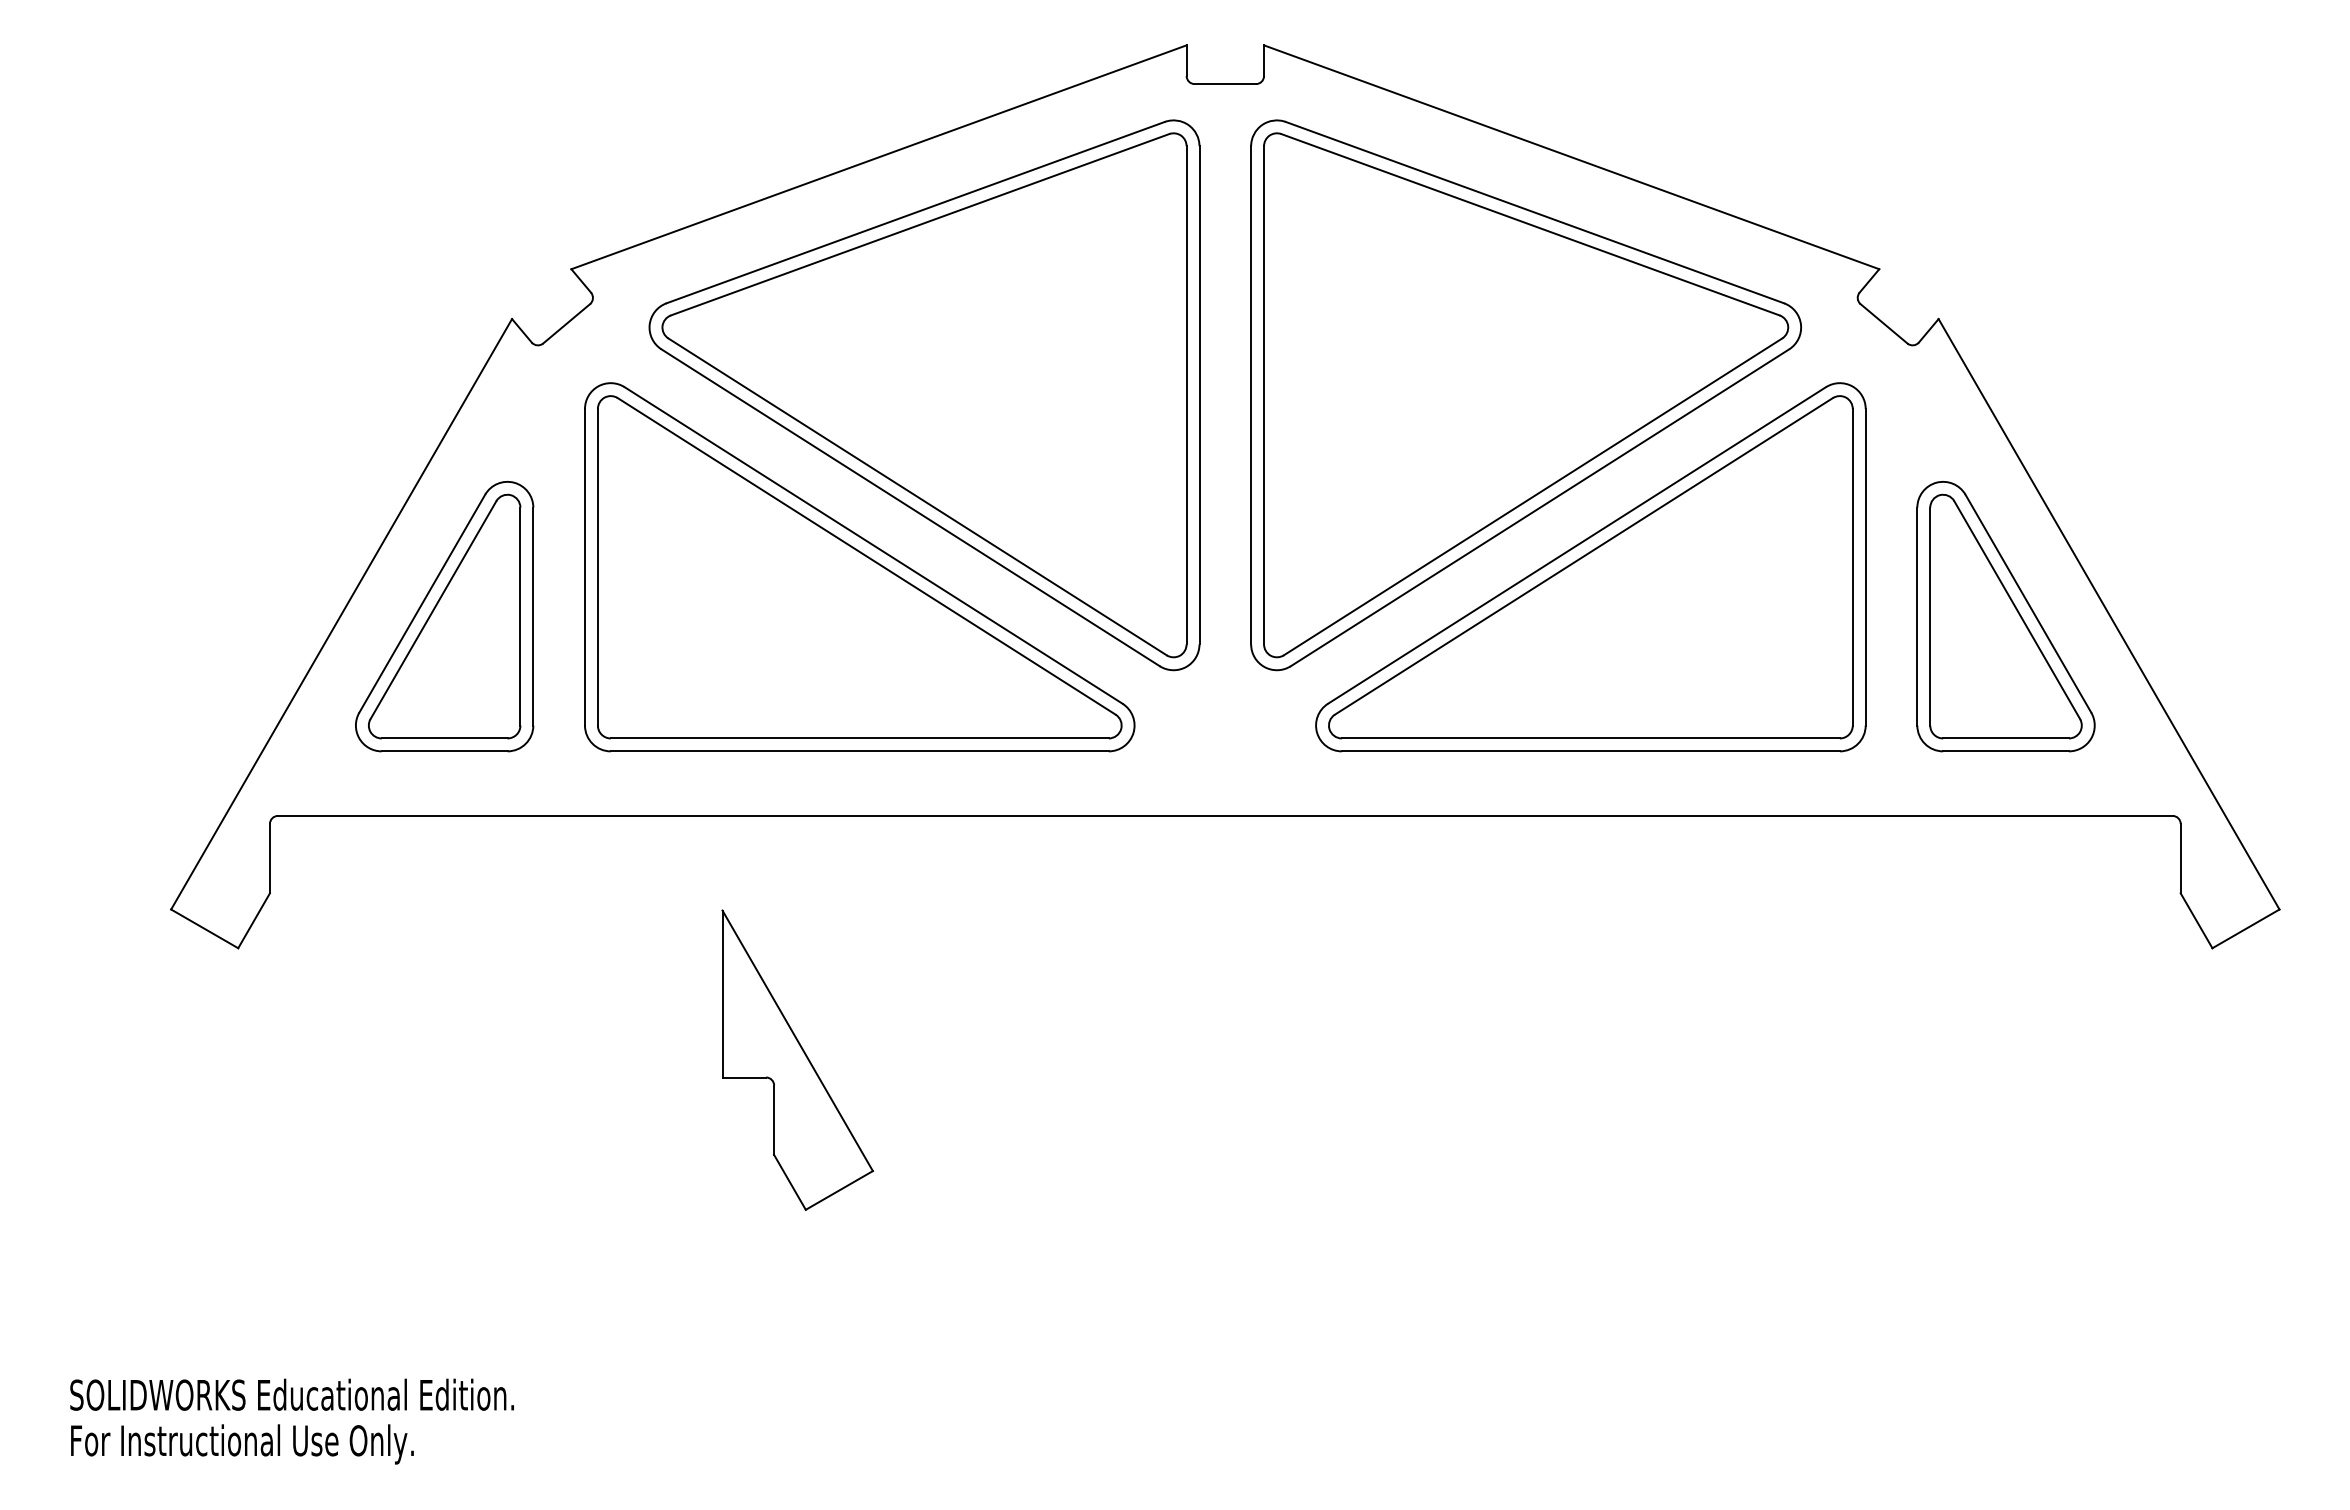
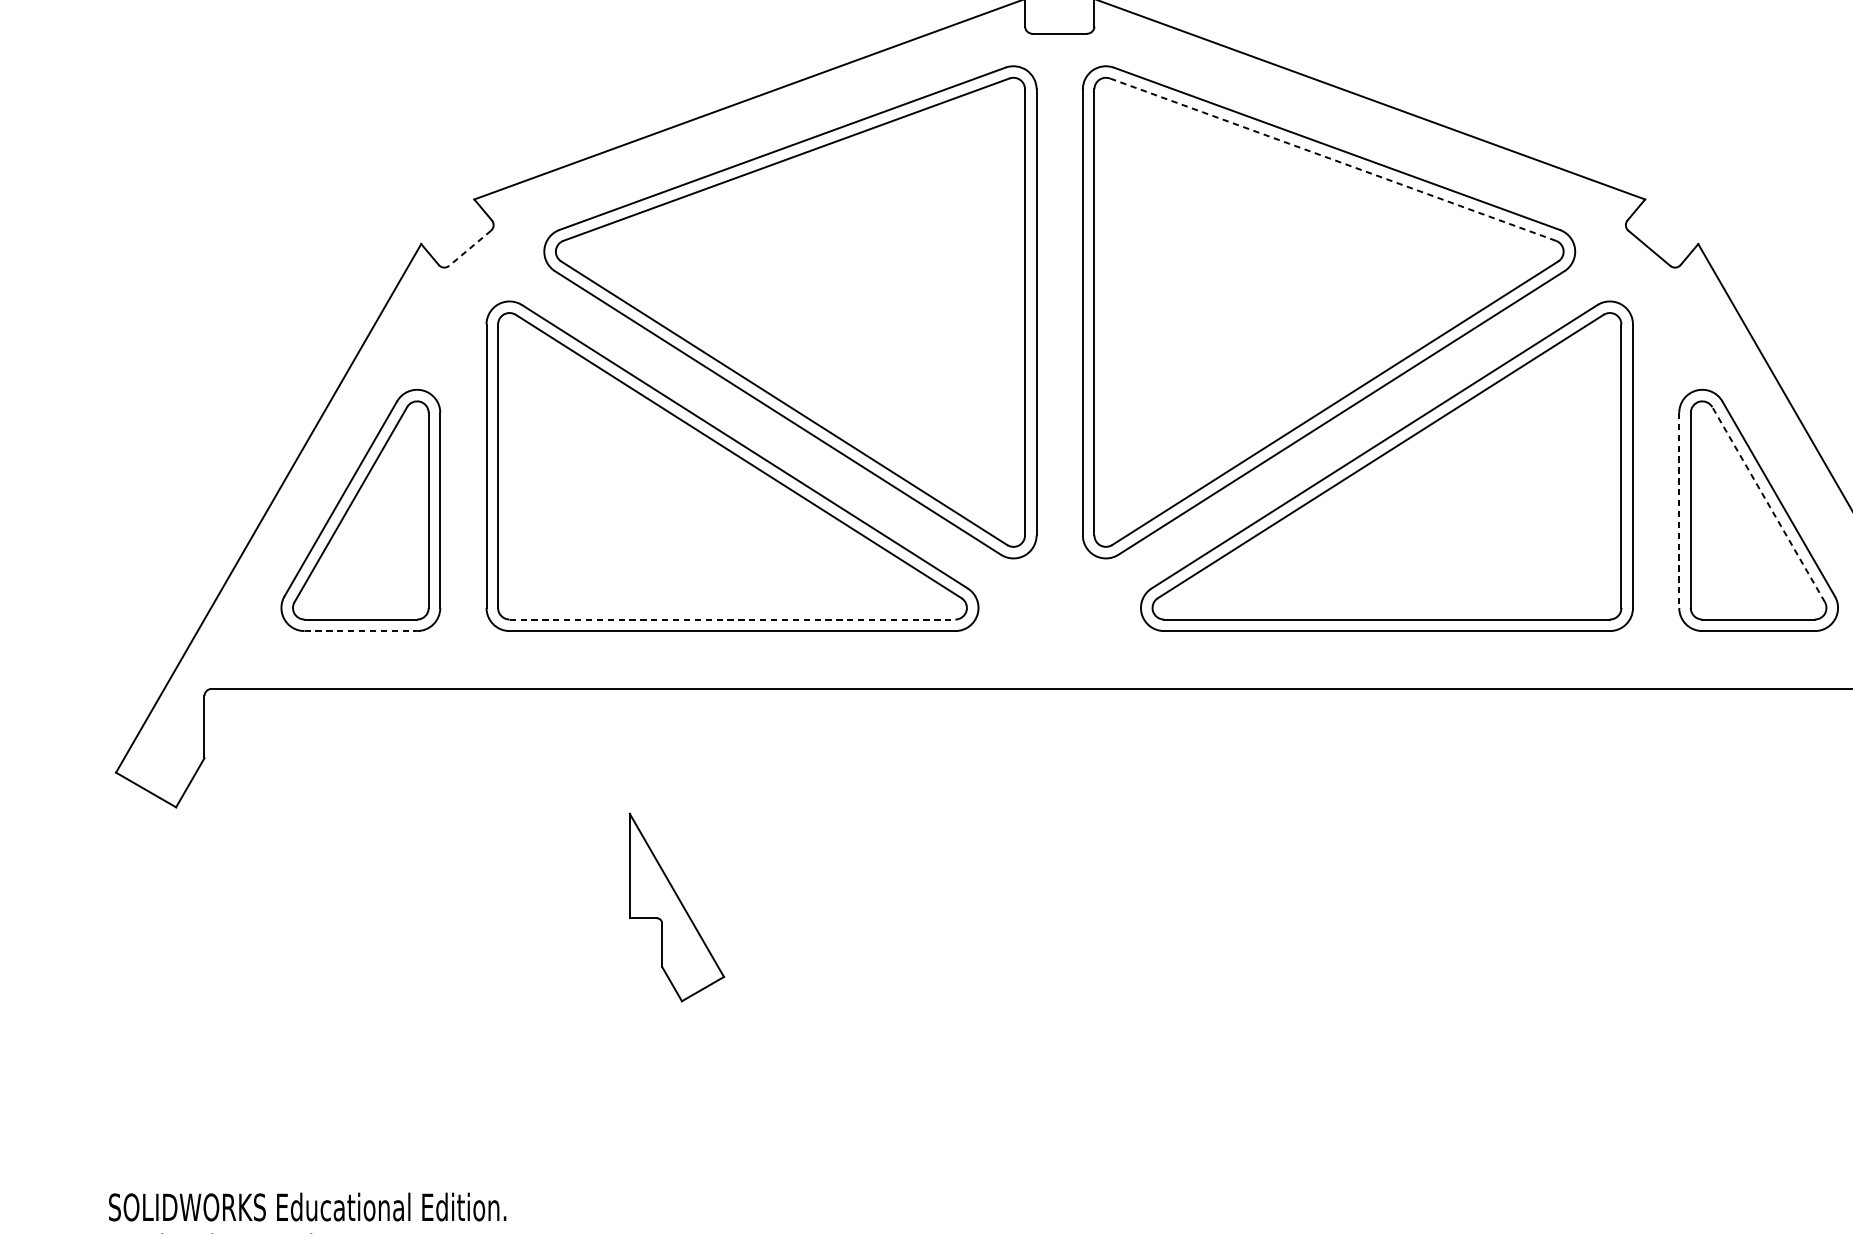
line: (1530, 224) -> (1332, 159), solid -> dashed
line: (566, 323) -> (469, 248), solid -> dashed
line: (2017, 610) -> (1768, 504), solid -> dashed
line: (1917, 616) -> (1679, 510), solid -> dashed
line: (859, 738) -> (732, 619), solid -> dashed
line: (444, 751) -> (360, 631), solid -> dashed
part: (797, 1059) -> (676, 906), size x0.7
text: (291, 1394) -> (307, 1206), moved

